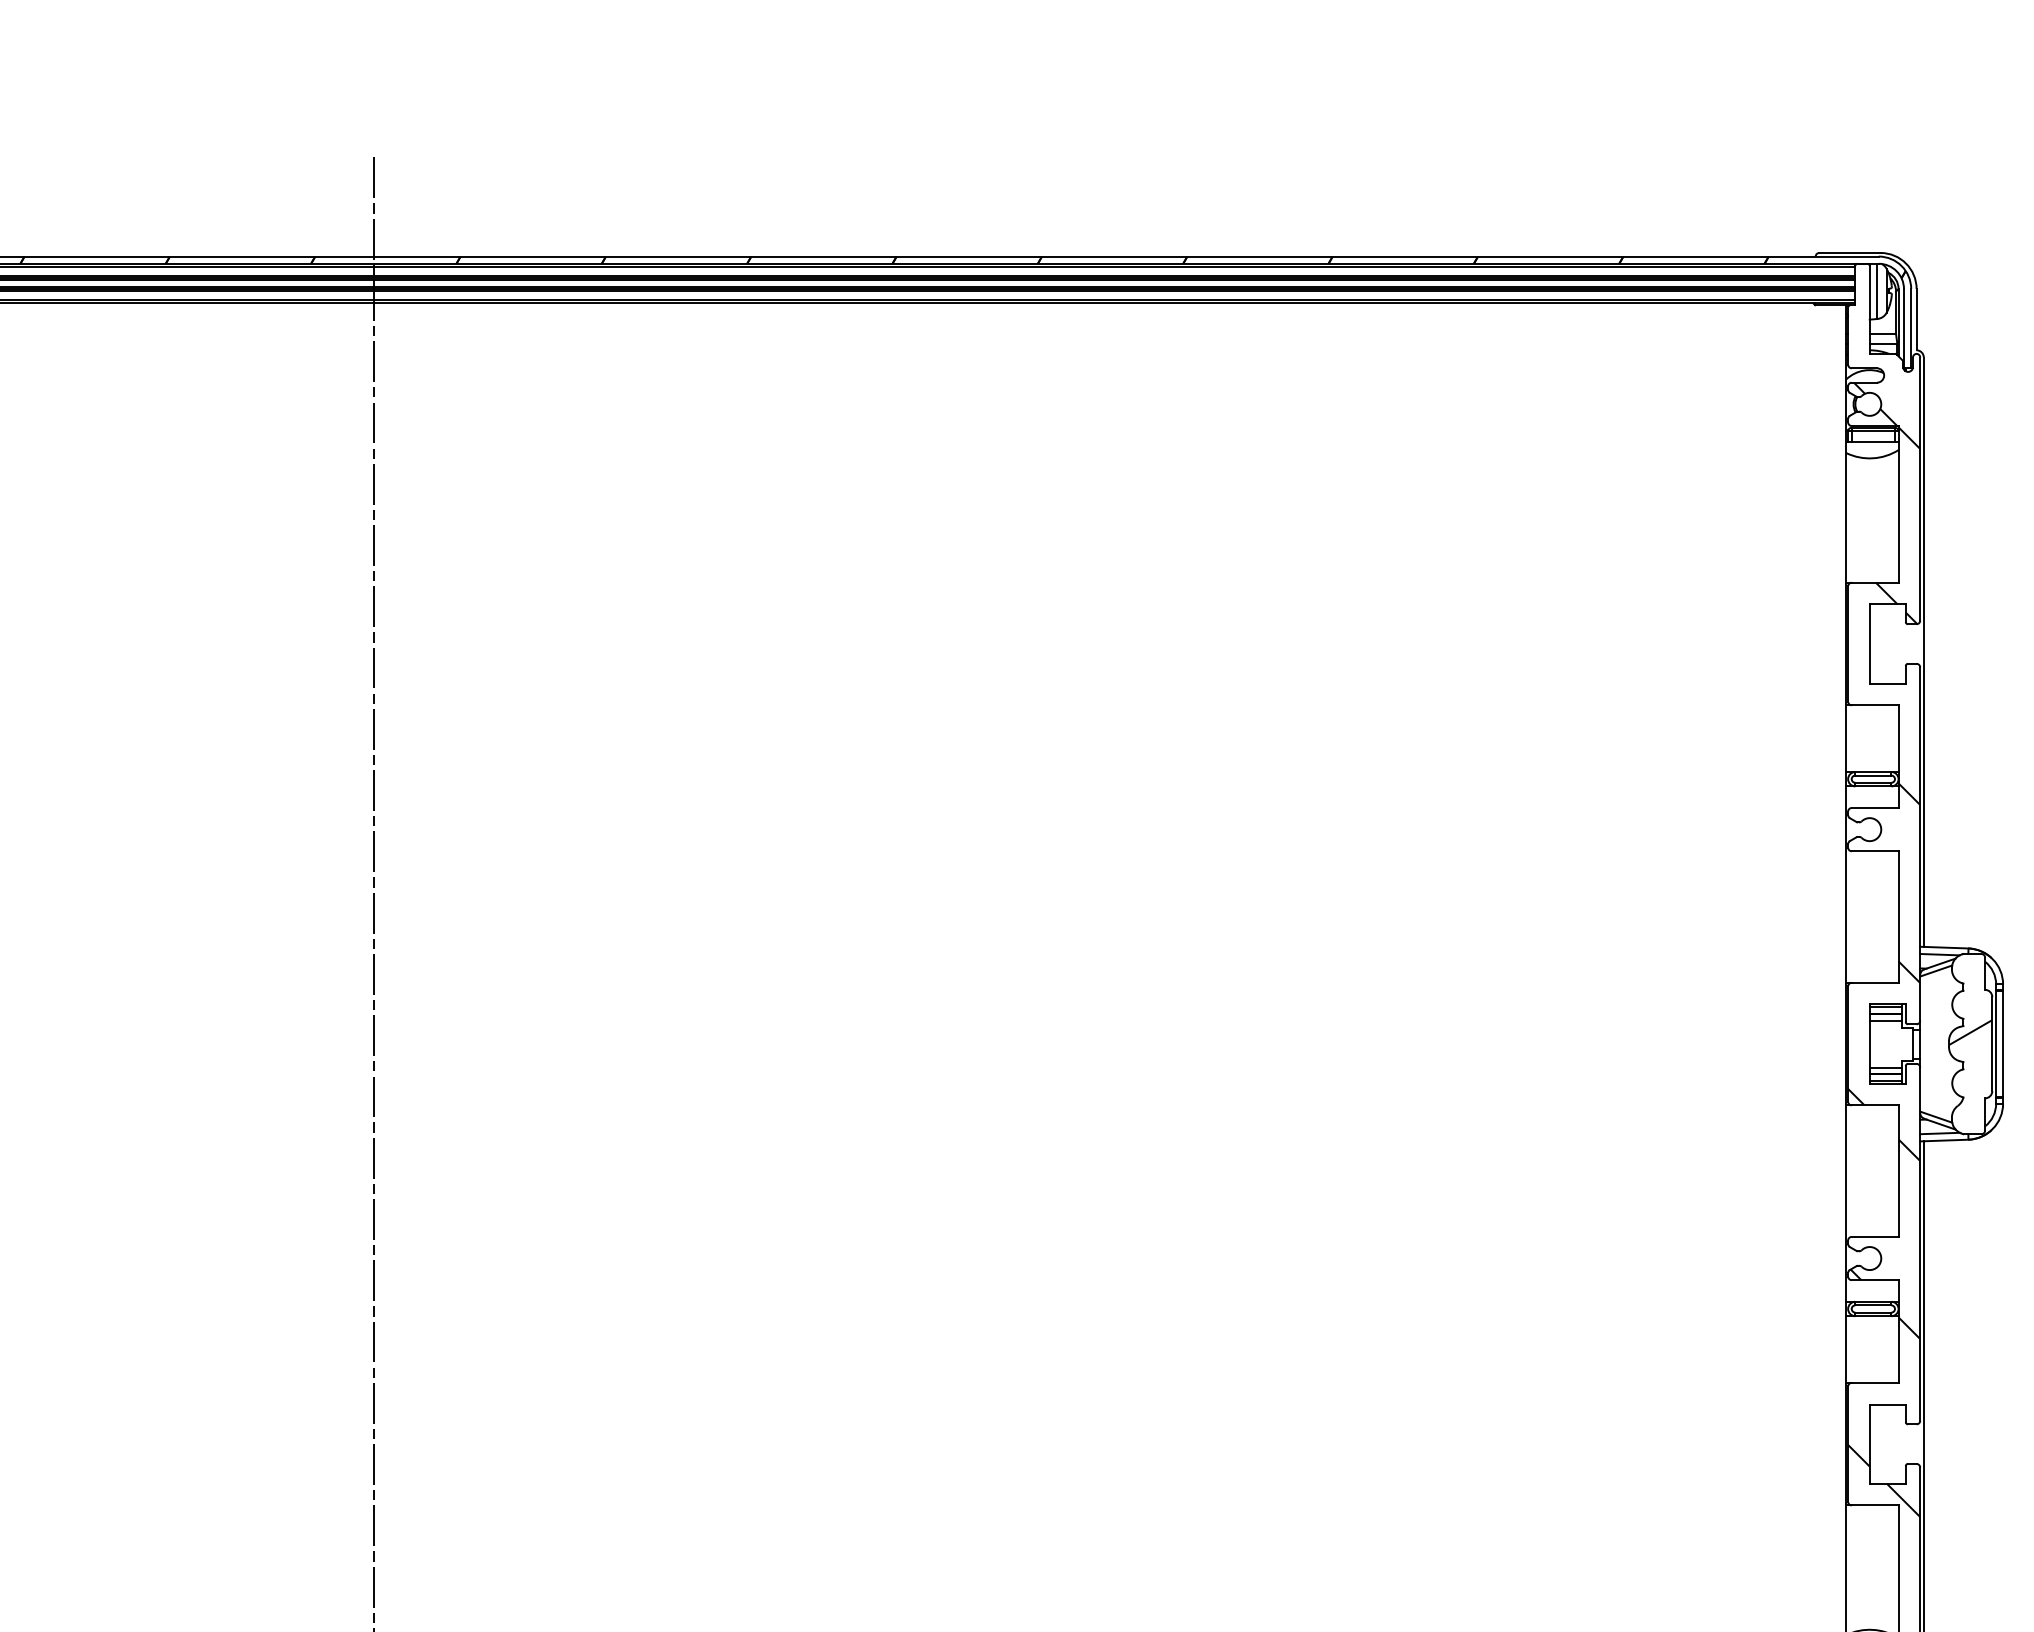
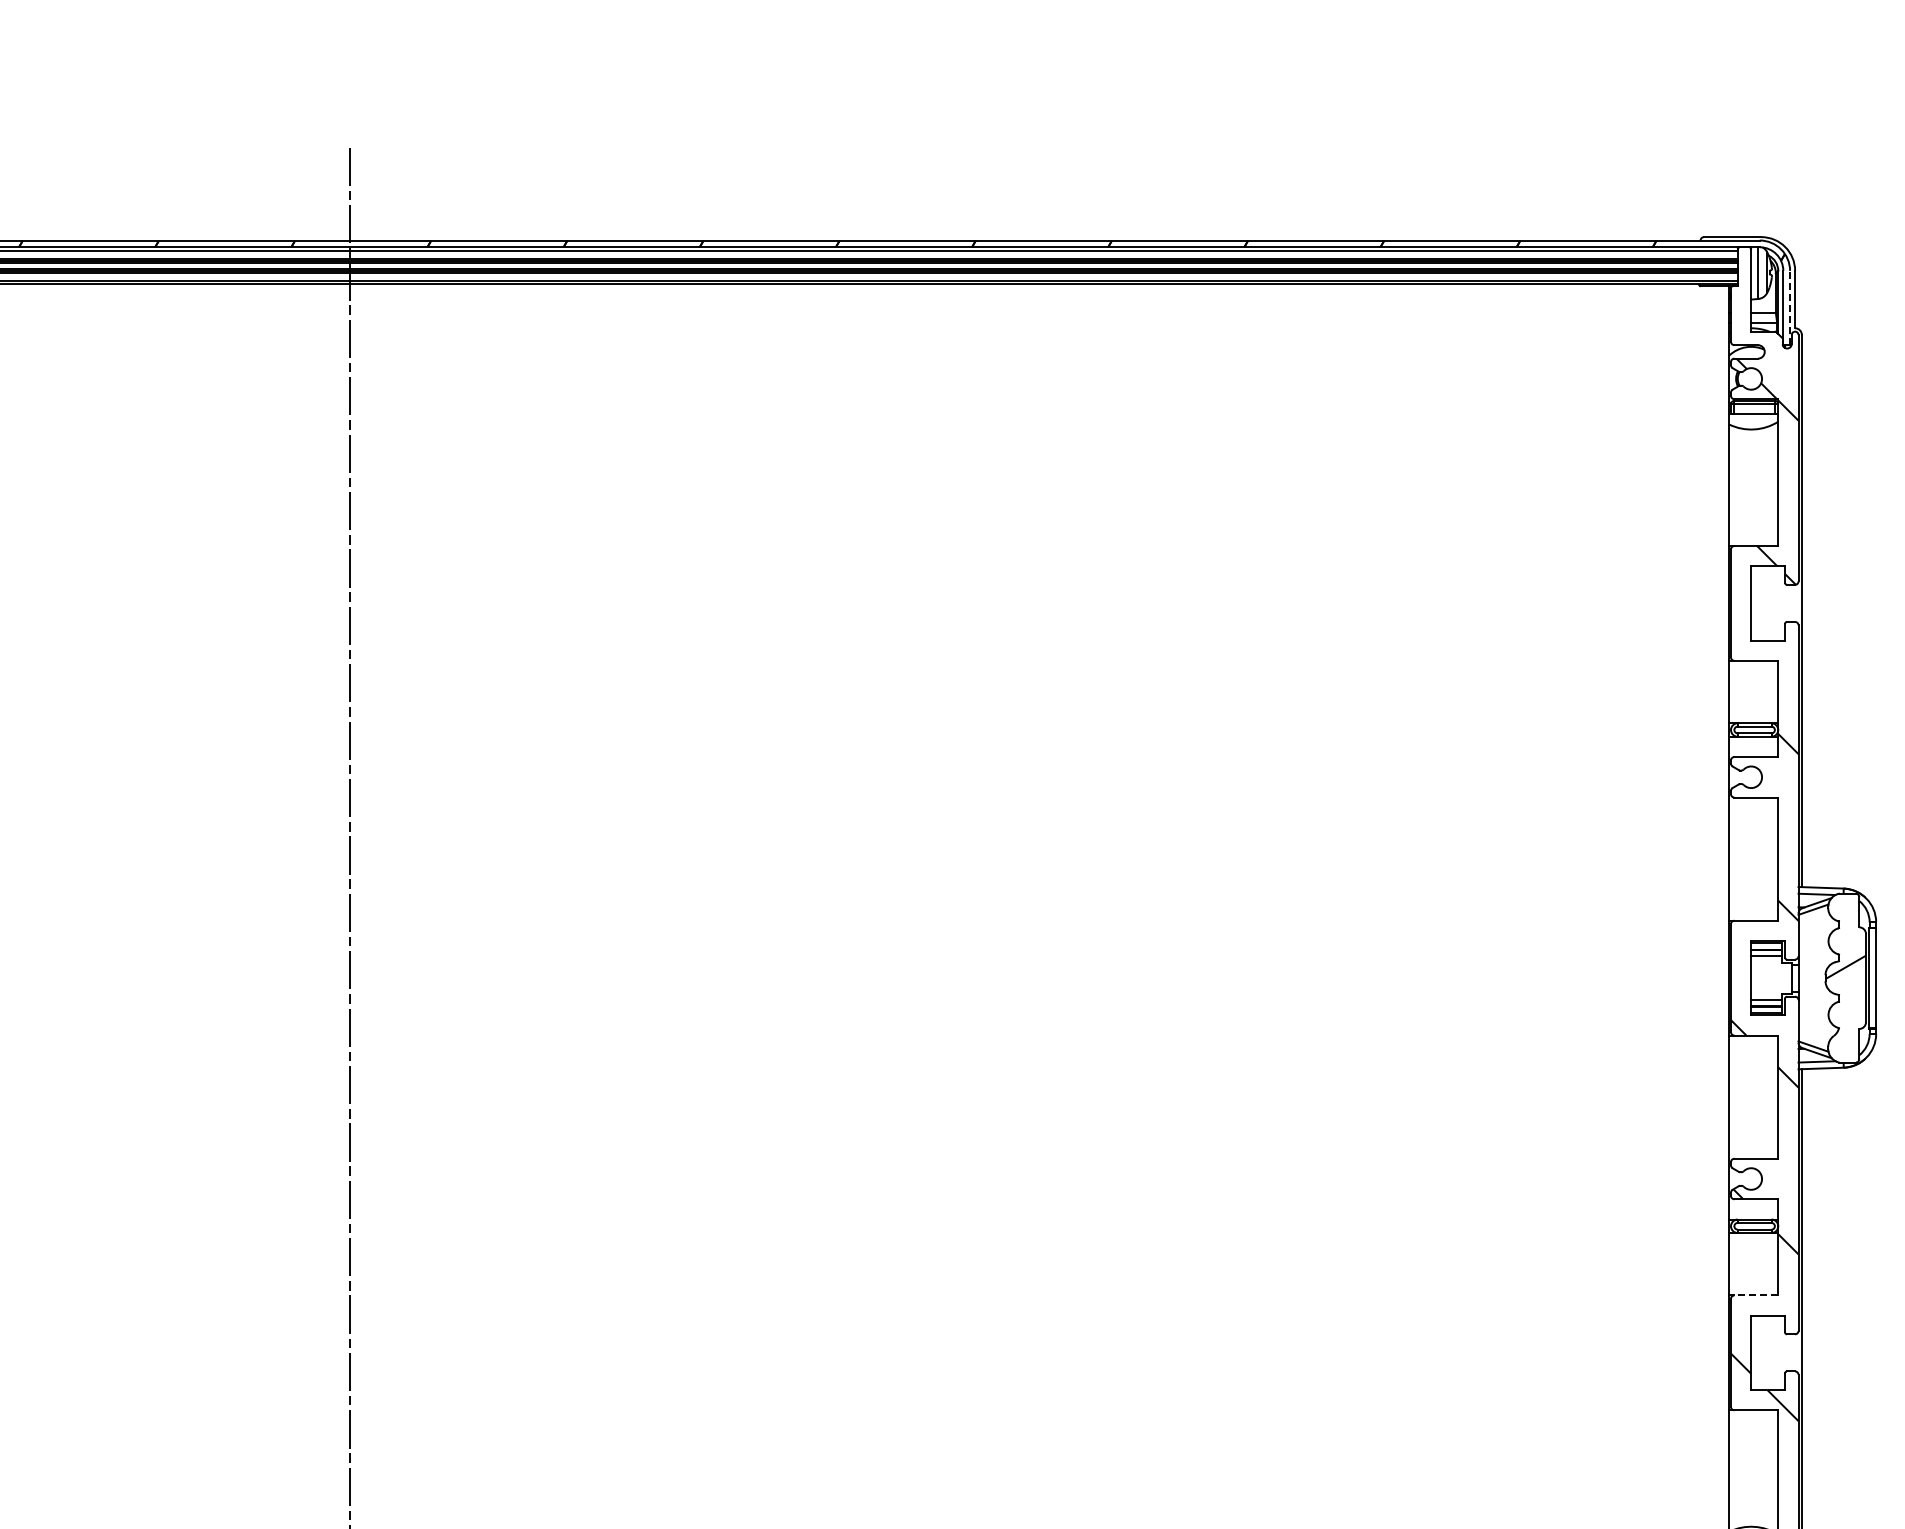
line: (1911, 328) -> (1790, 307), solid -> dashed
line: (1875, 1382) -> (1756, 1295), solid -> dashed

